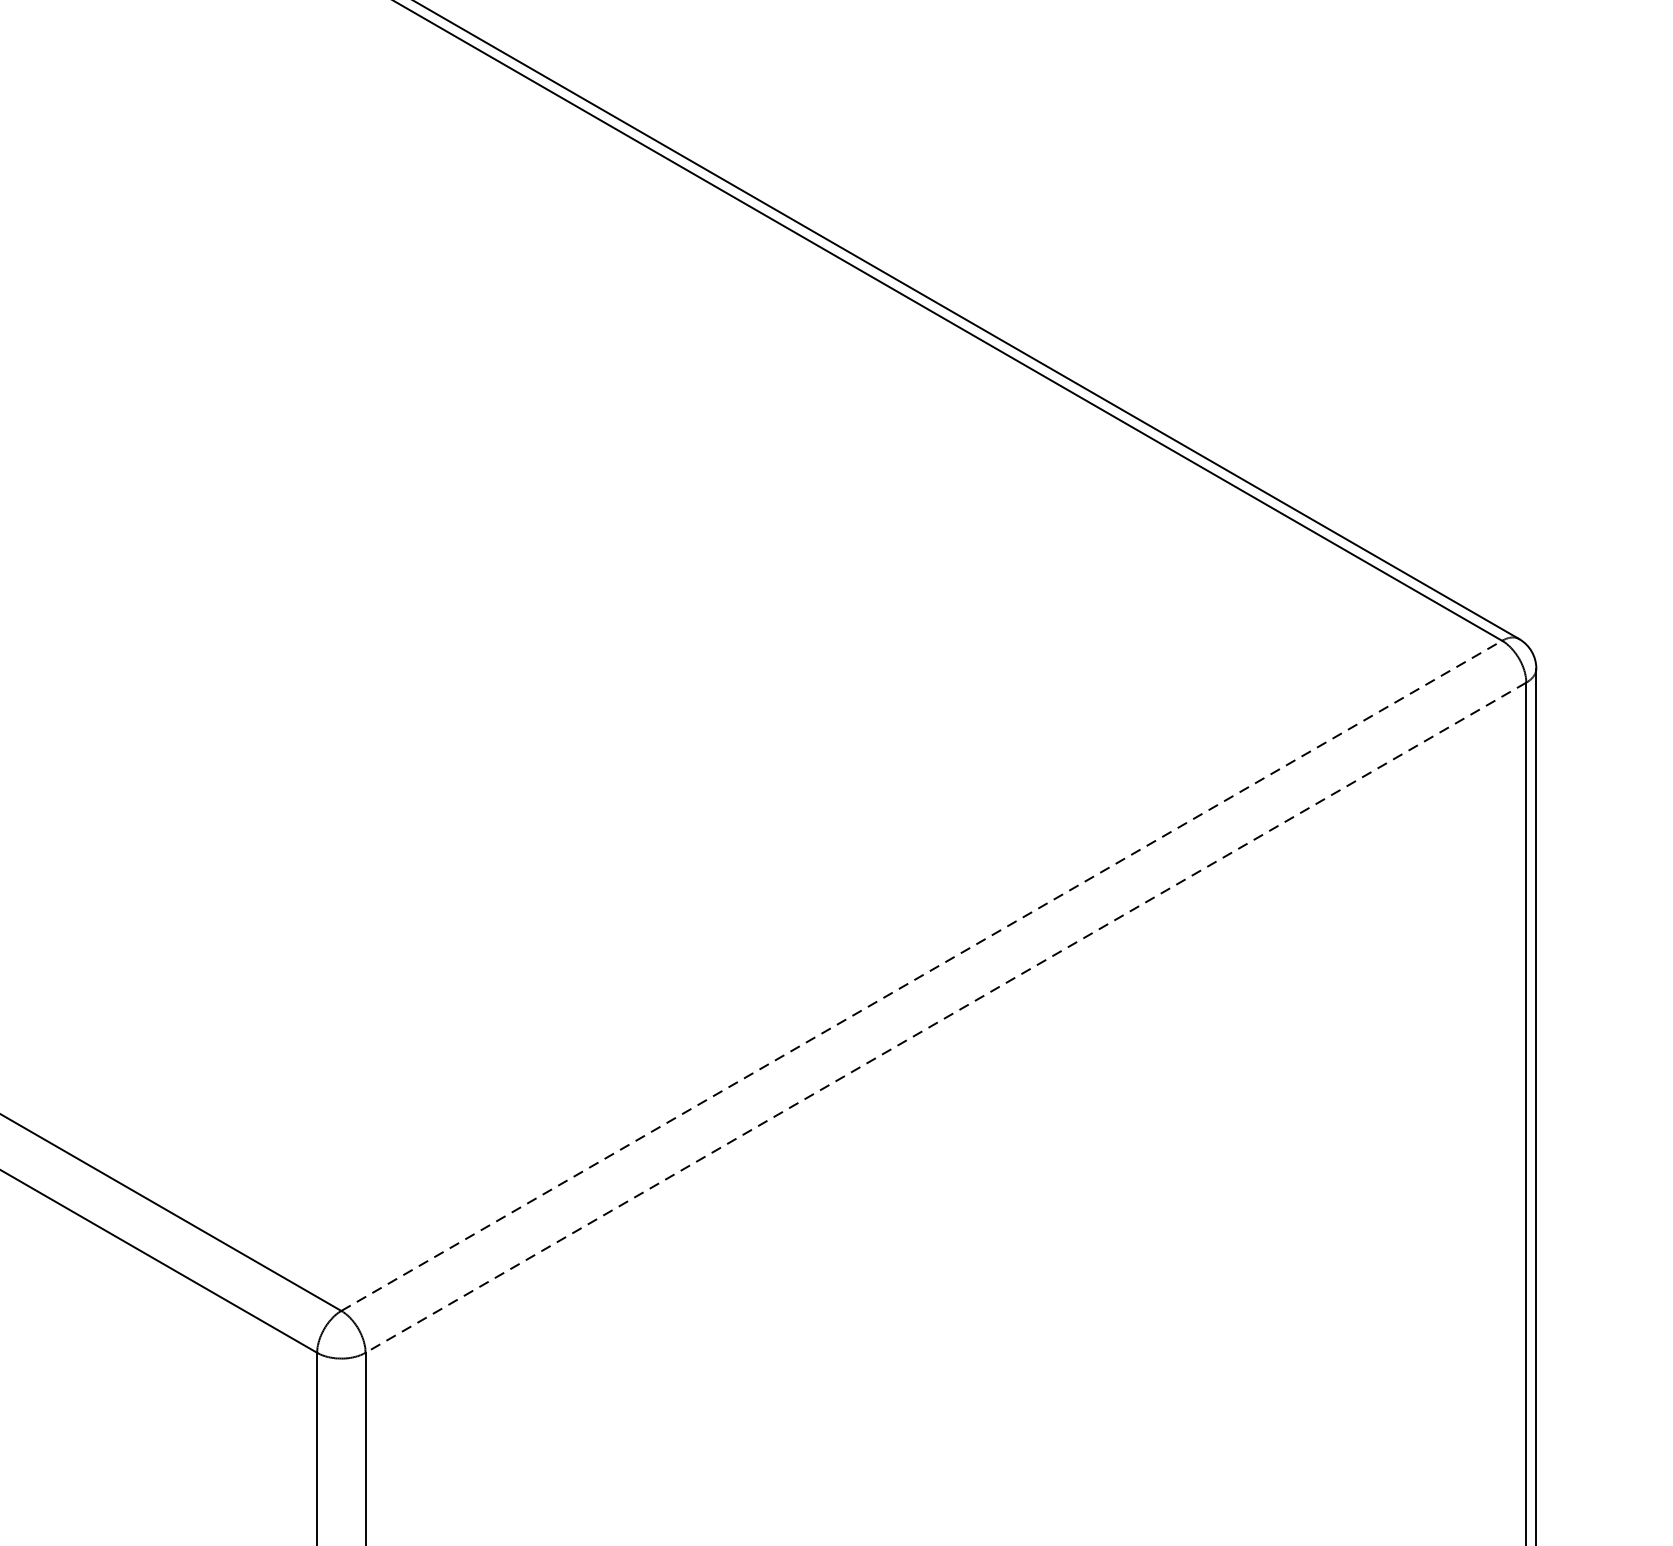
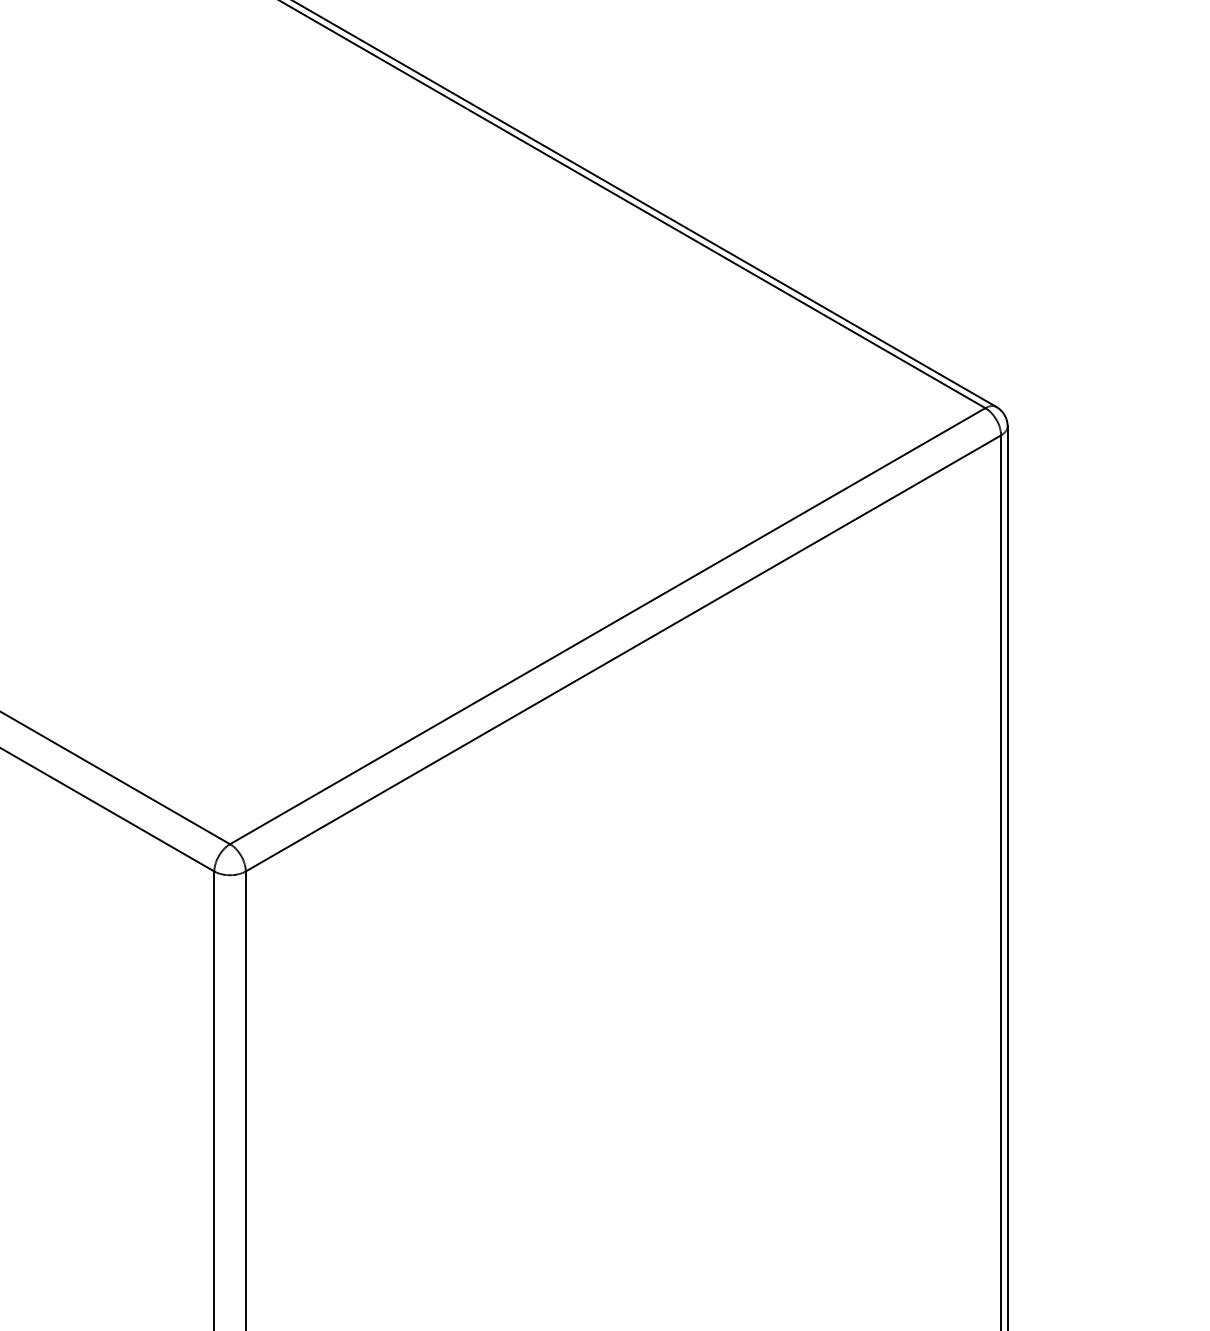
line: (922, 974) -> (608, 625), dashed -> solid
line: (945, 1017) -> (623, 653), dashed -> solid

